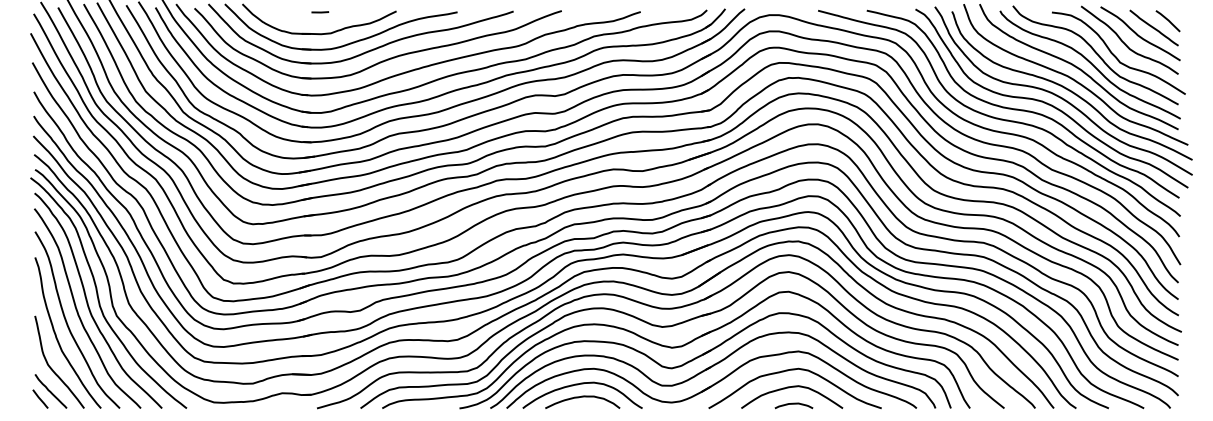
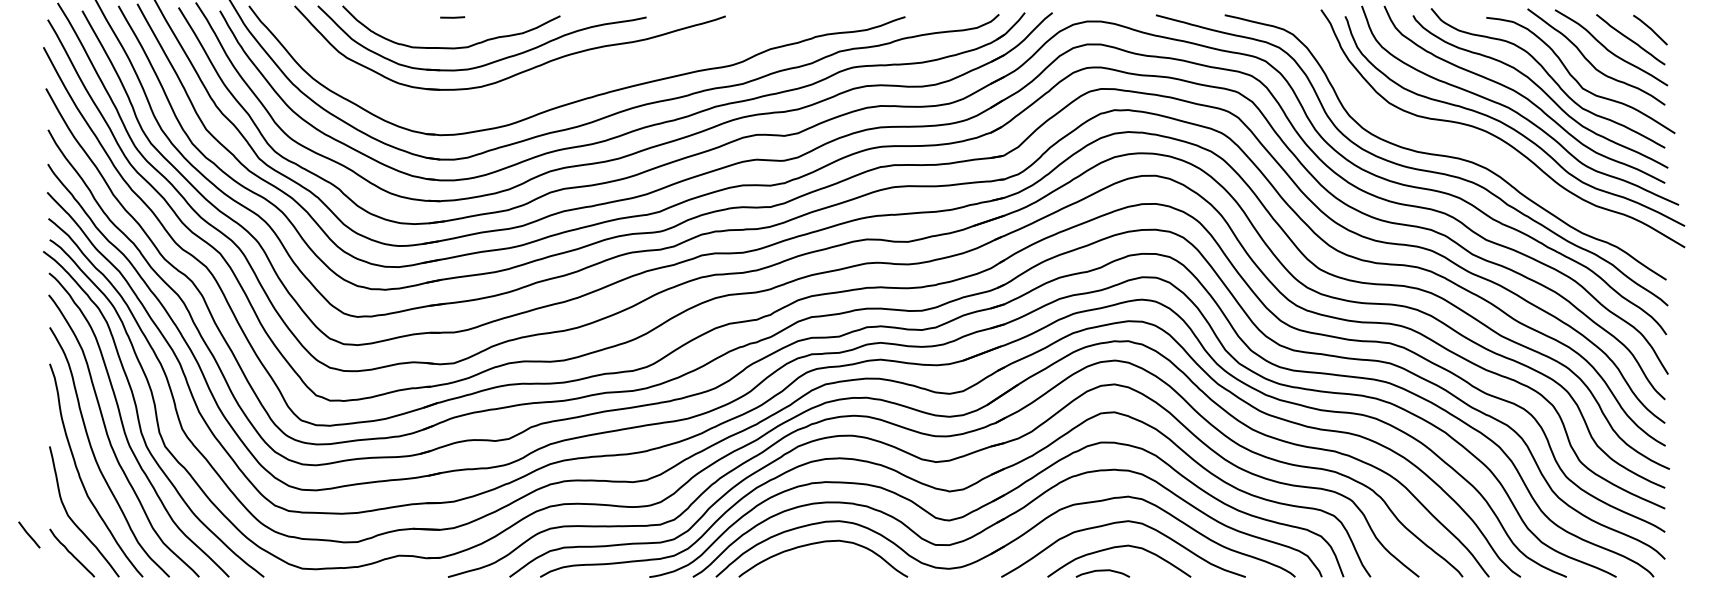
part: (383, 60) -> (541, 85), removed
curve: (1049, 103) -> (1482, 146), removed
curve: (582, 397) -> (823, 561), removed
line: (40, 398) -> (29, 534), moved
curve: (793, 404) -> (1102, 571), moved

